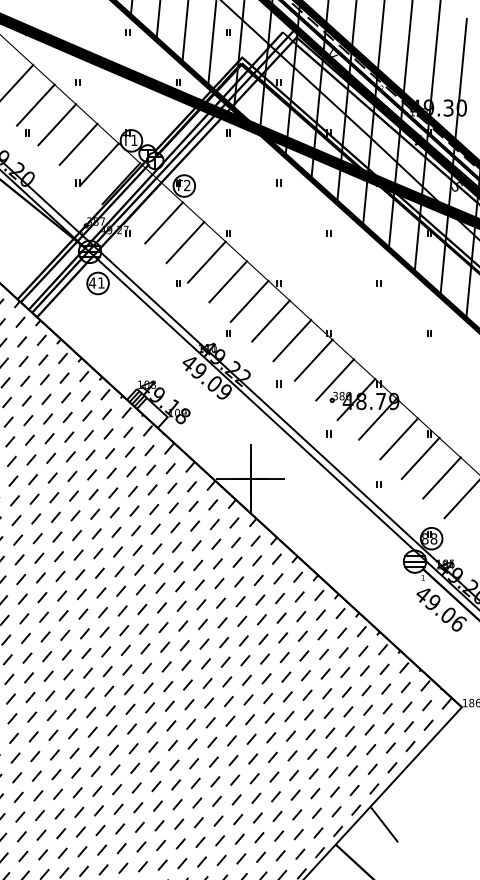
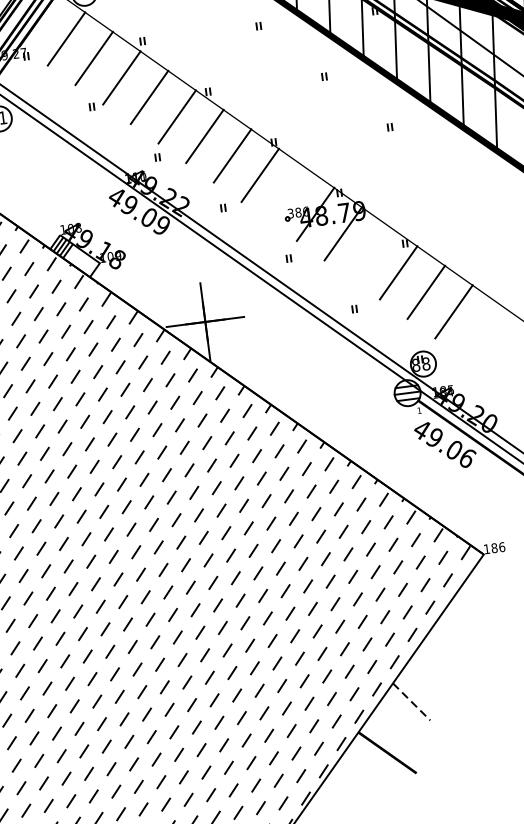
line: (334, 379) -> (287, 194), removed
line: (399, 438) -> (371, 253), removed
line: (384, 824) -> (411, 701), solid -> dashed

